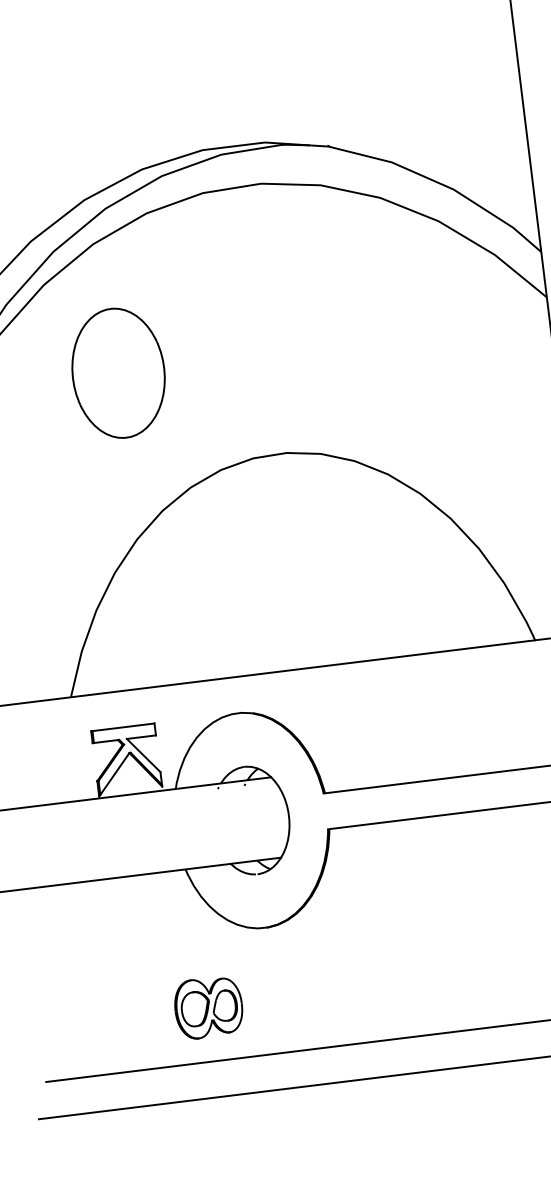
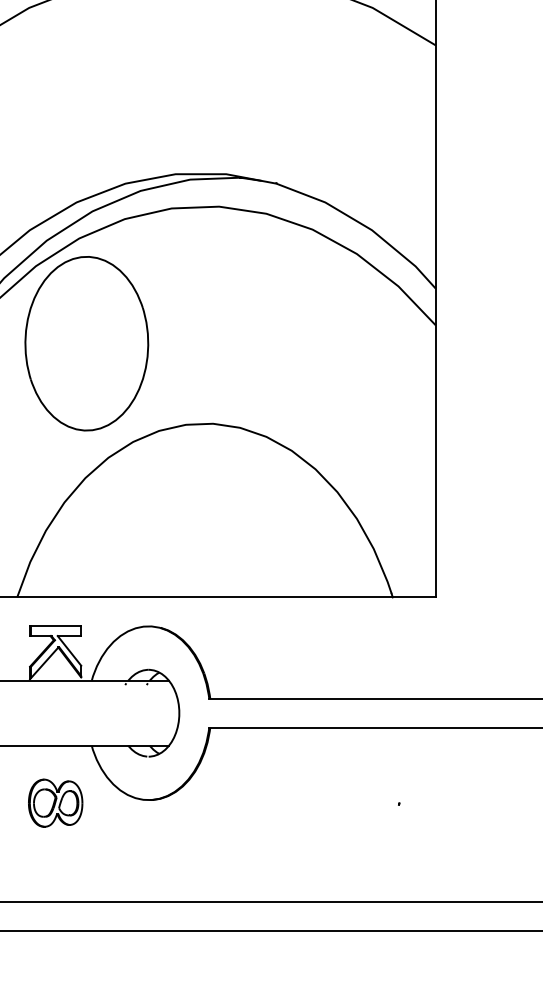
part: (118, 372) -> (86, 343), size x1.67
part: (208, 1006) -> (55, 802), moved

